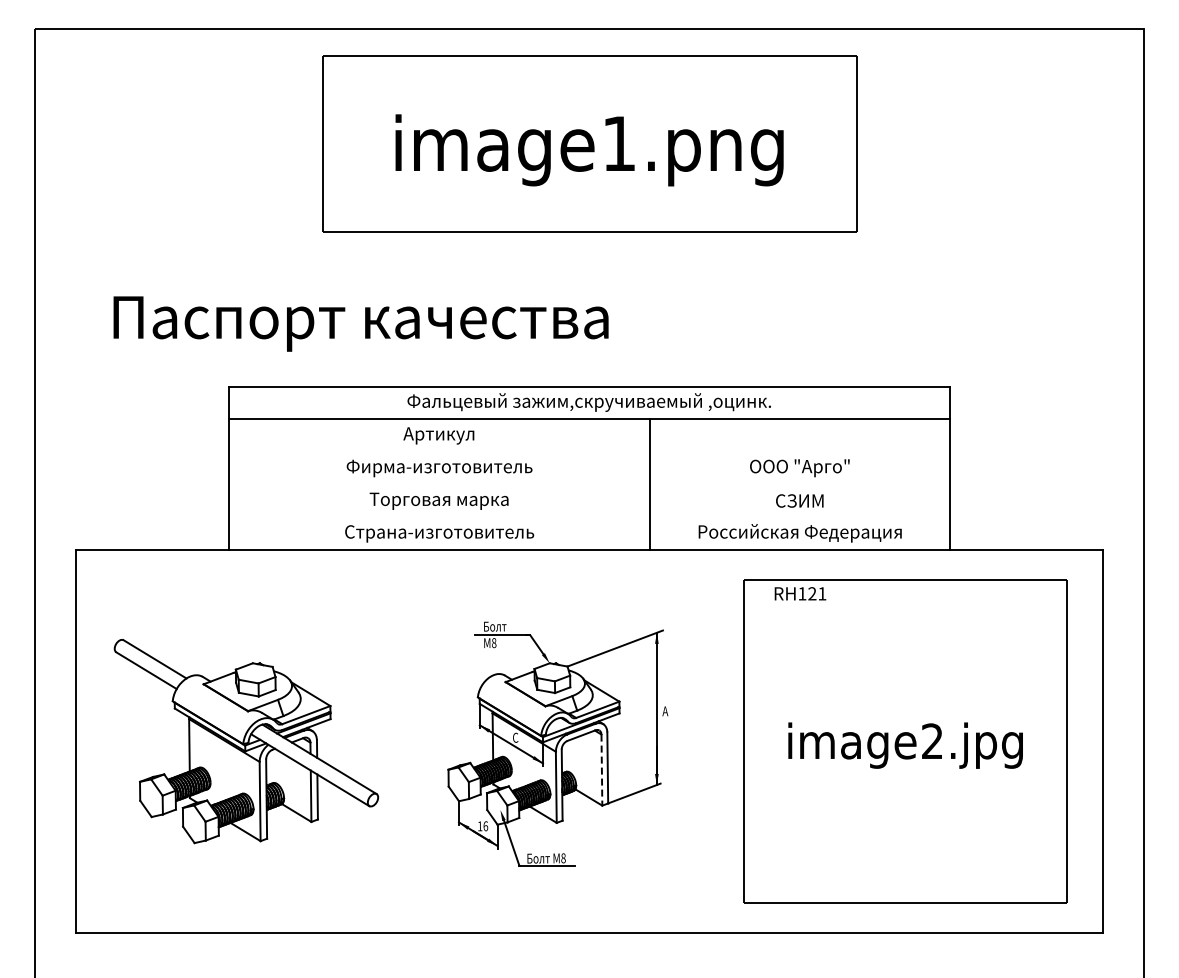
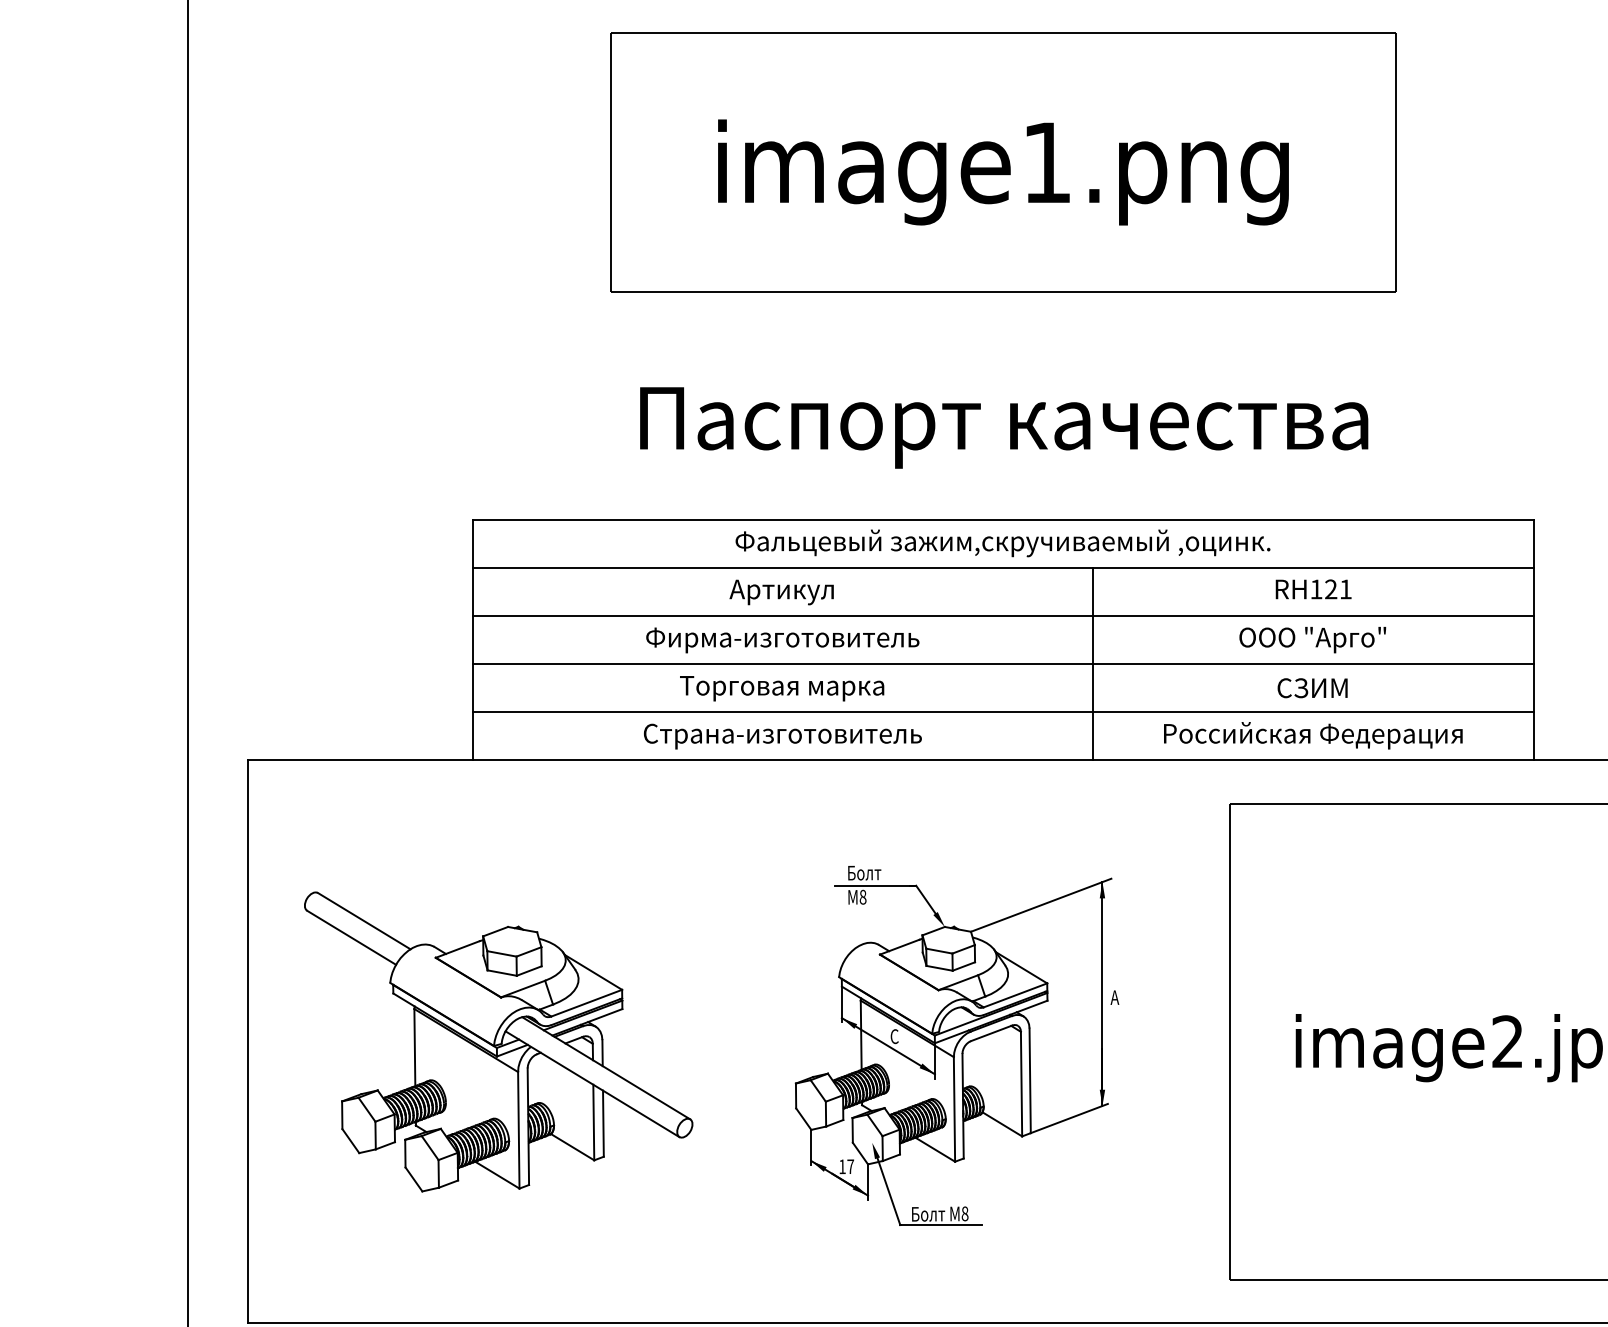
text: (360, 323) -> (1003, 427), moved
line: (589, 451) -> (1003, 615), added
line: (589, 484) -> (1003, 663), added
line: (589, 517) -> (1003, 712), added
text: (800, 593) -> (1313, 588), moved
line: (601, 770) -> (1020, 1084), dashed -> solid
text: (485, 826) -> (850, 1167), 16 -> 17

